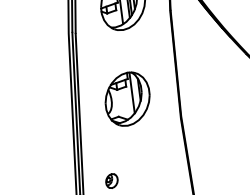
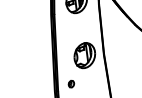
part: (126, 98) -> (84, 55), moved

